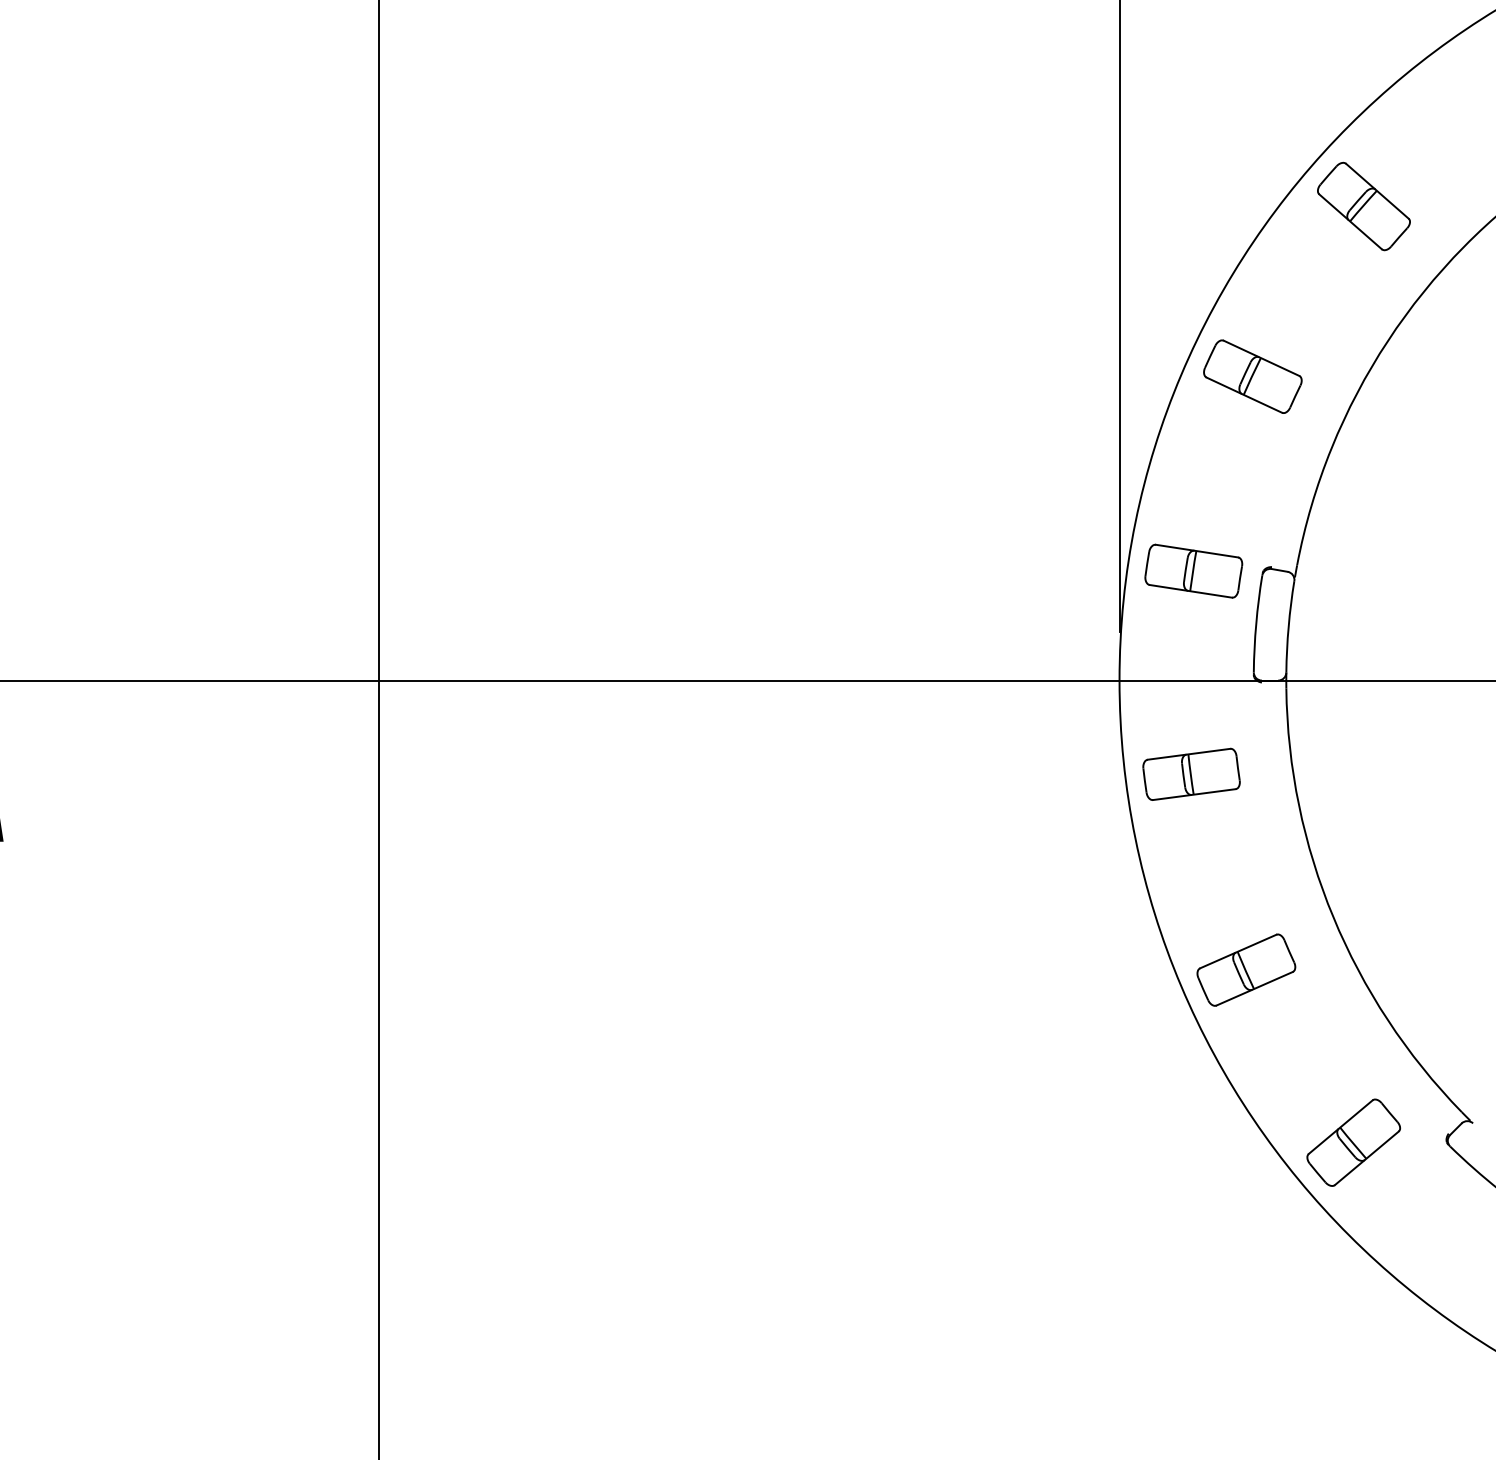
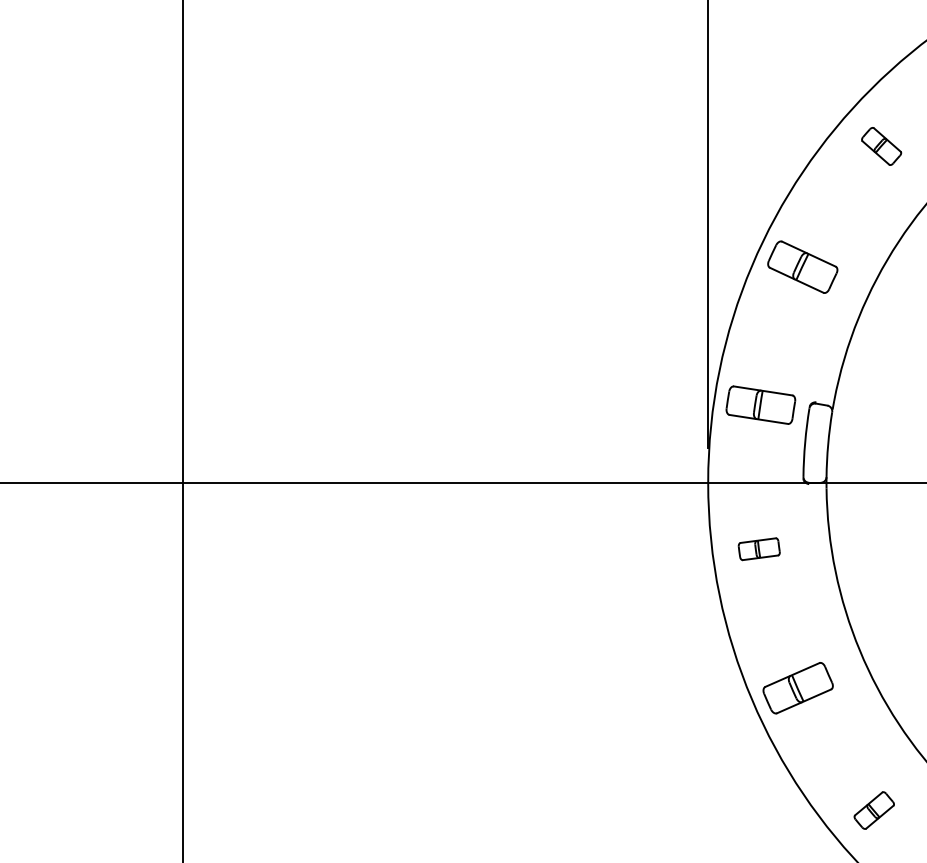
part: (1363, 206) -> (881, 146), size x0.6
part: (1191, 773) -> (759, 548), size x0.6
part: (1353, 1142) -> (874, 810), size x0.6

